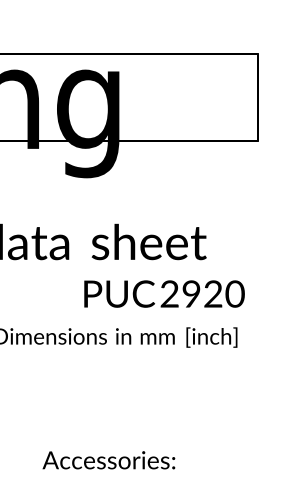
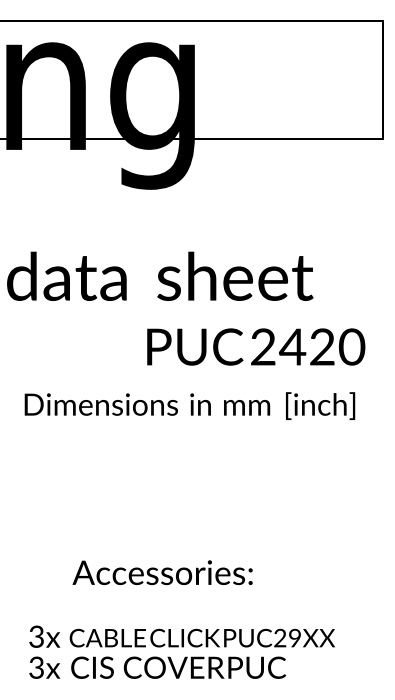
text: (191, 293) -> (292, 346), 2920 -> 2420
text: (108, 460) -> (162, 572), moved

